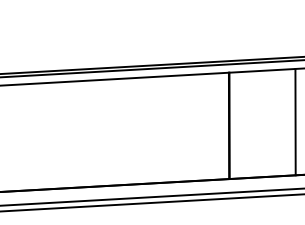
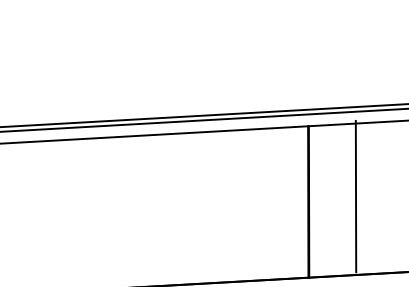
line: (295, 121) -> (355, 195), moved

